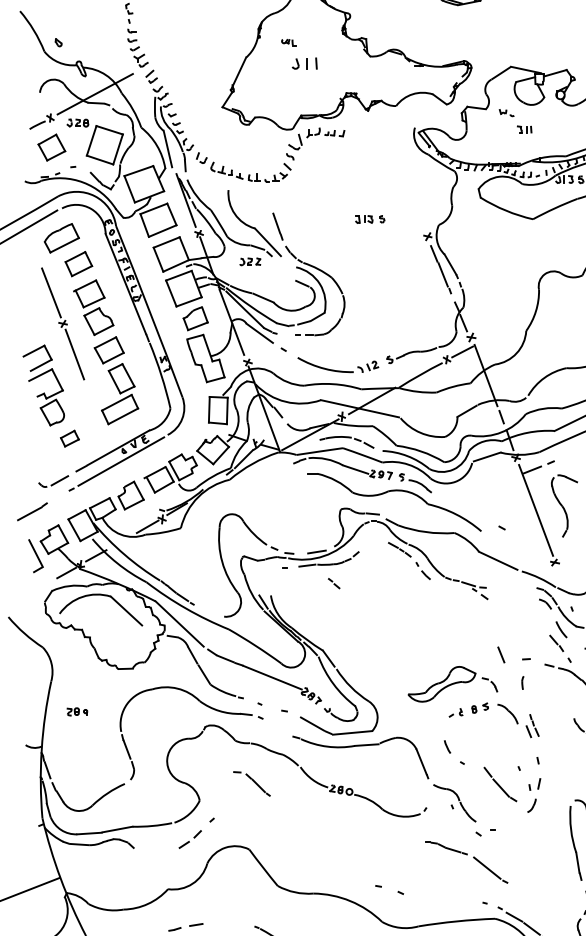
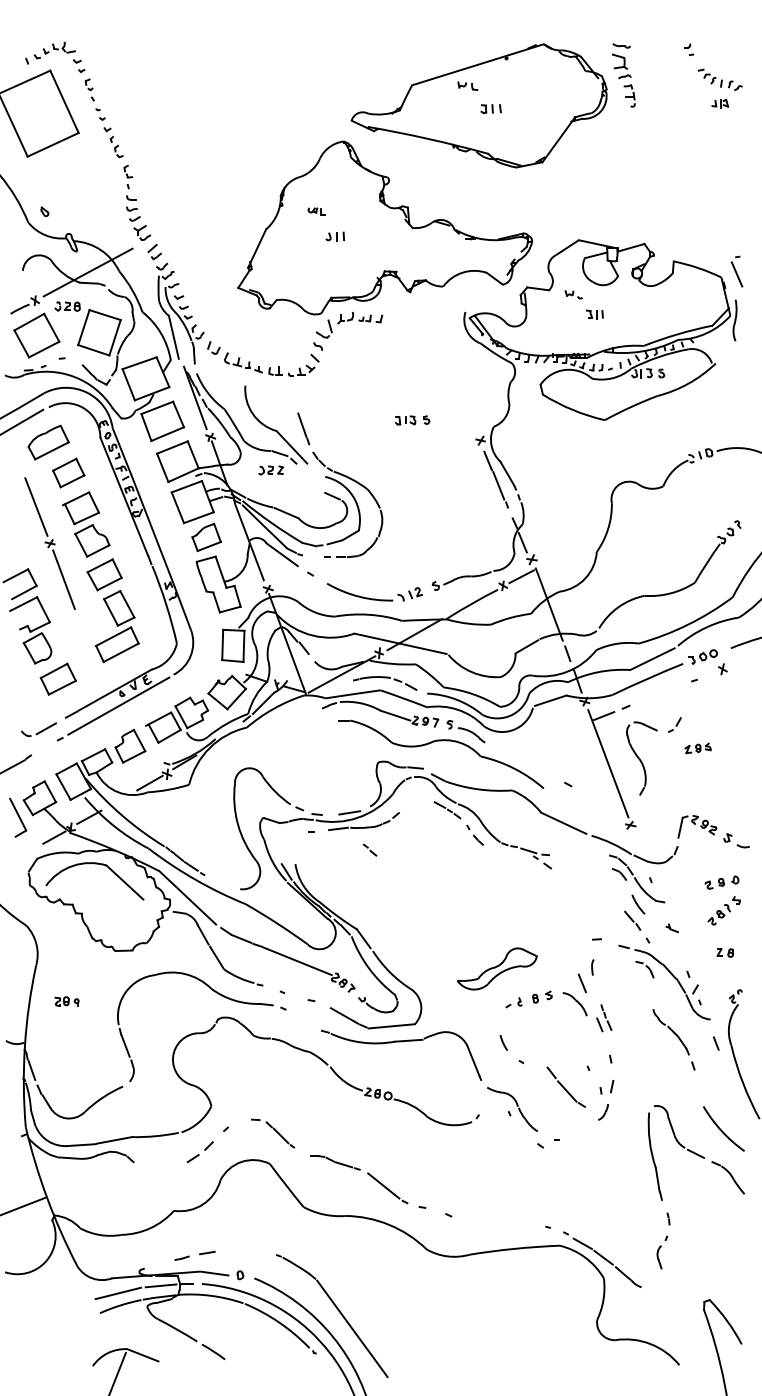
part: (304, 63) -> (334, 236), size x0.62
part: (51, 147) -> (36, 335), size x1.43
part: (69, 438) -> (57, 678), size x1.67
line: (500, 655) -> (581, 983), moved
part: (489, 684) -> (644, 969), moved
part: (252, 783) -> (273, 1133), moved
part: (466, 855) -> (359, 1170), moved

